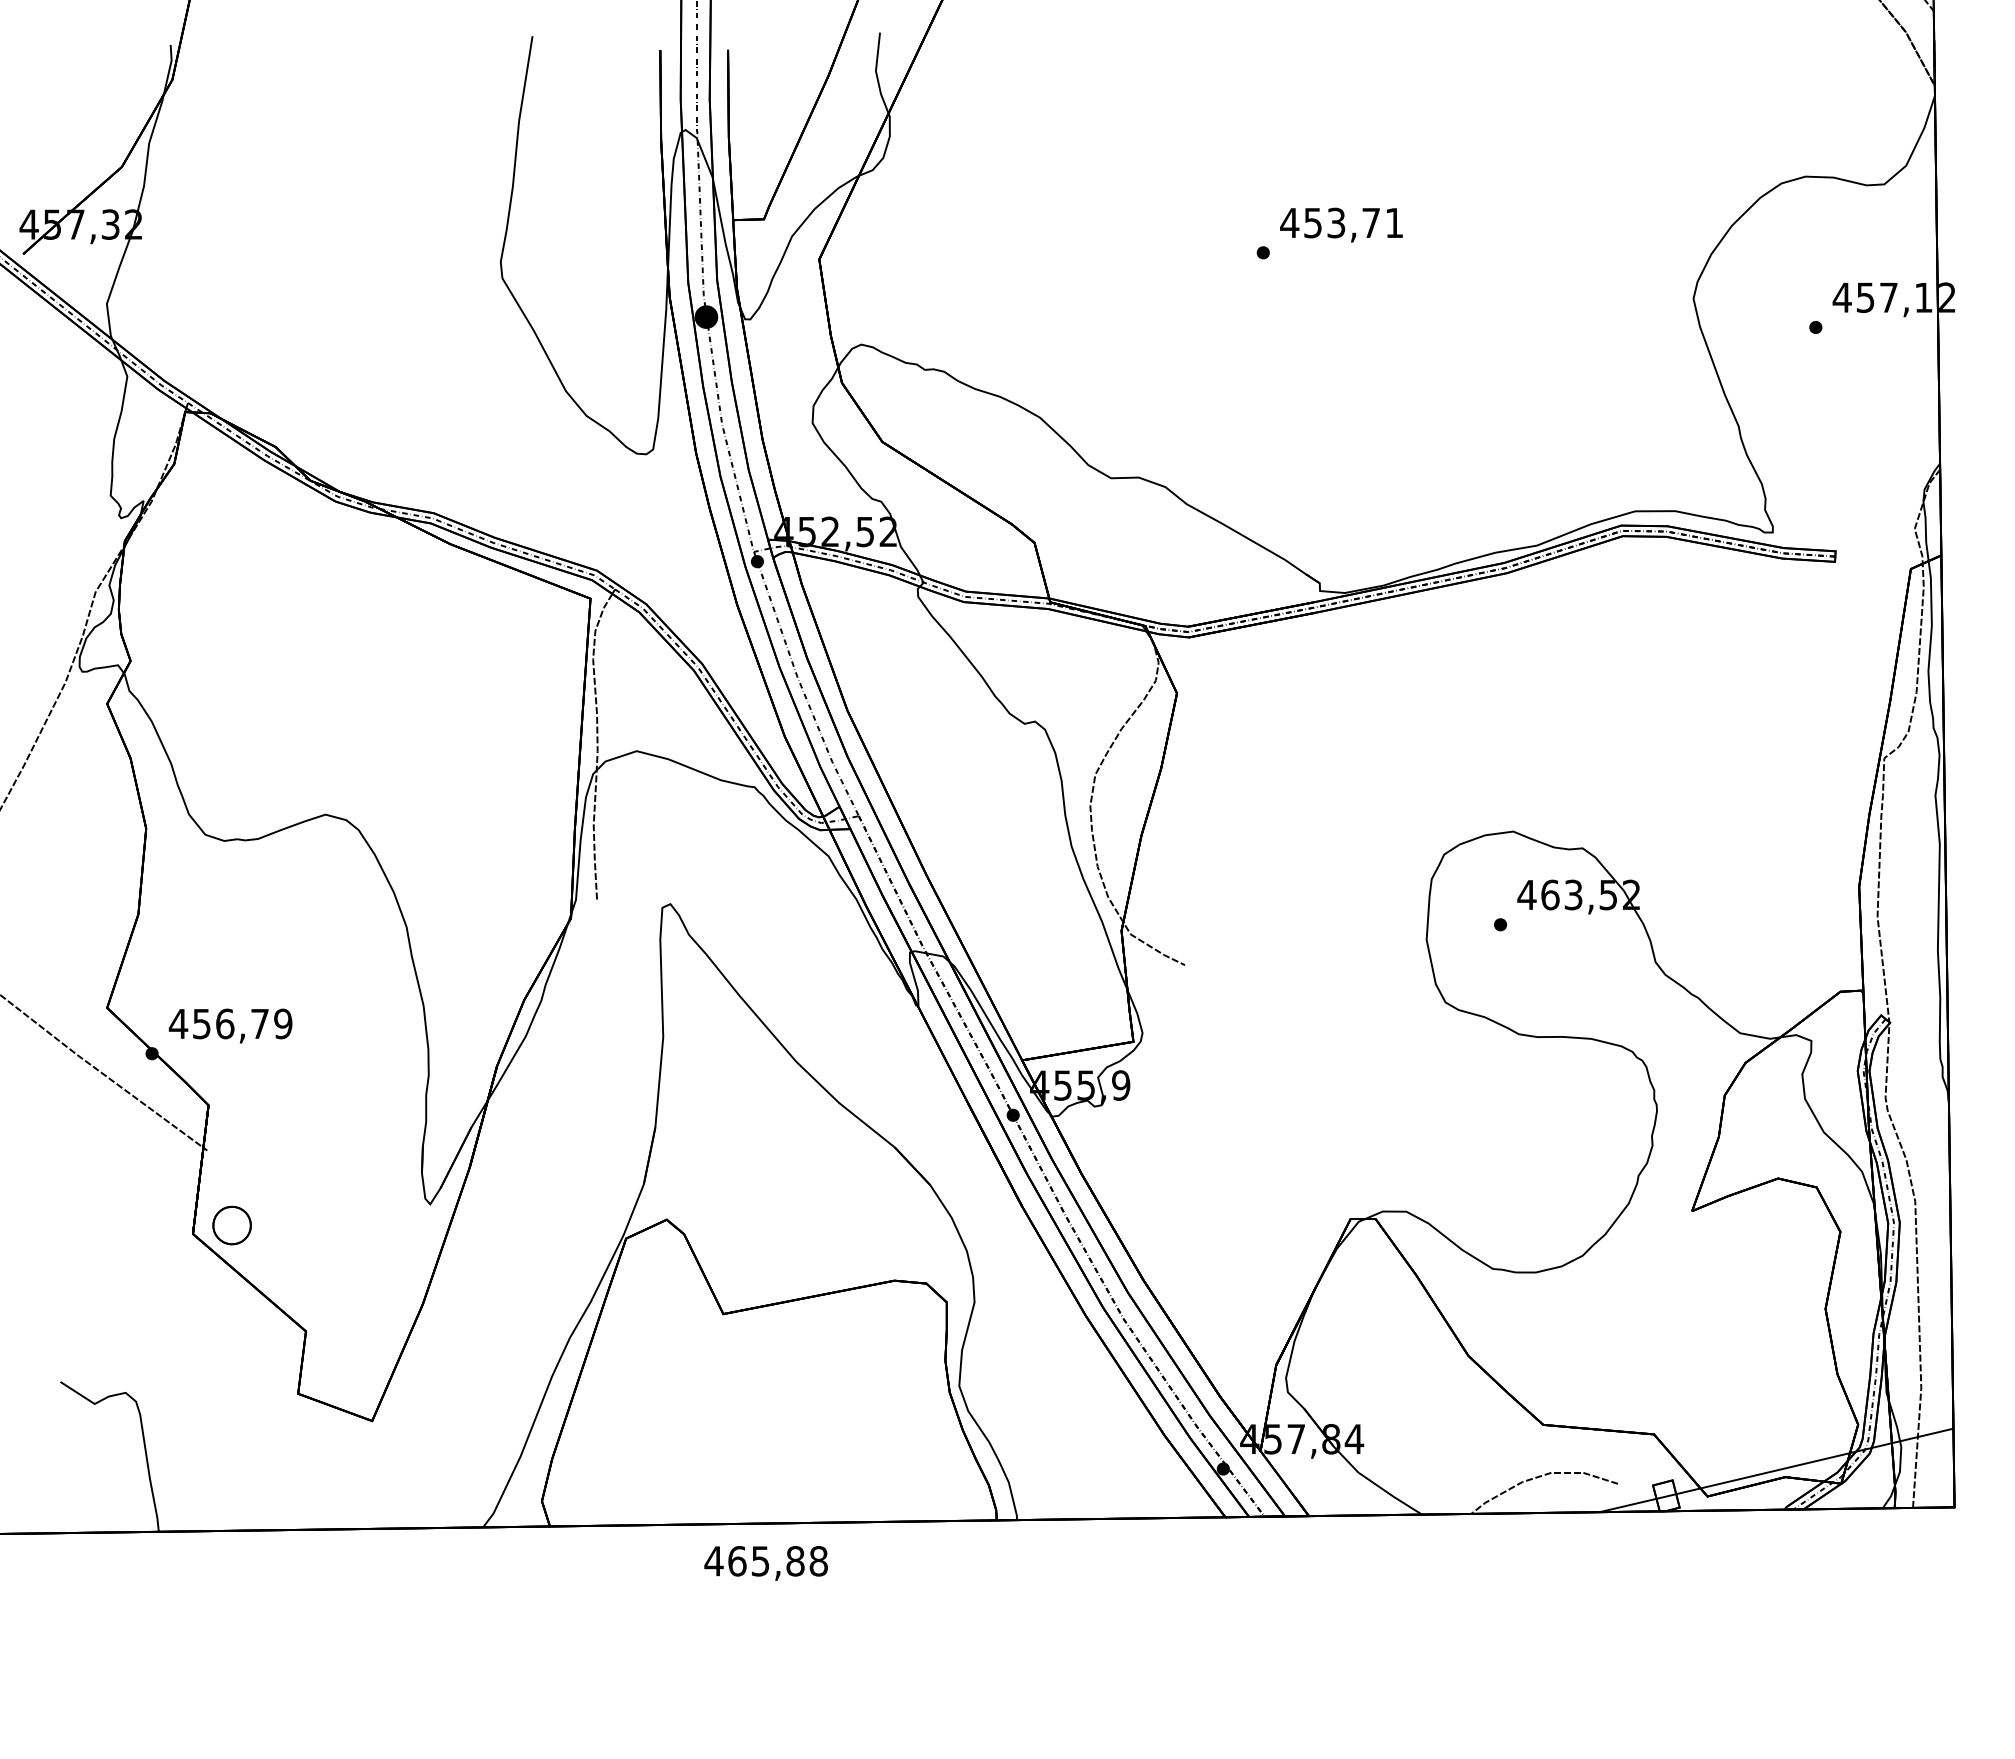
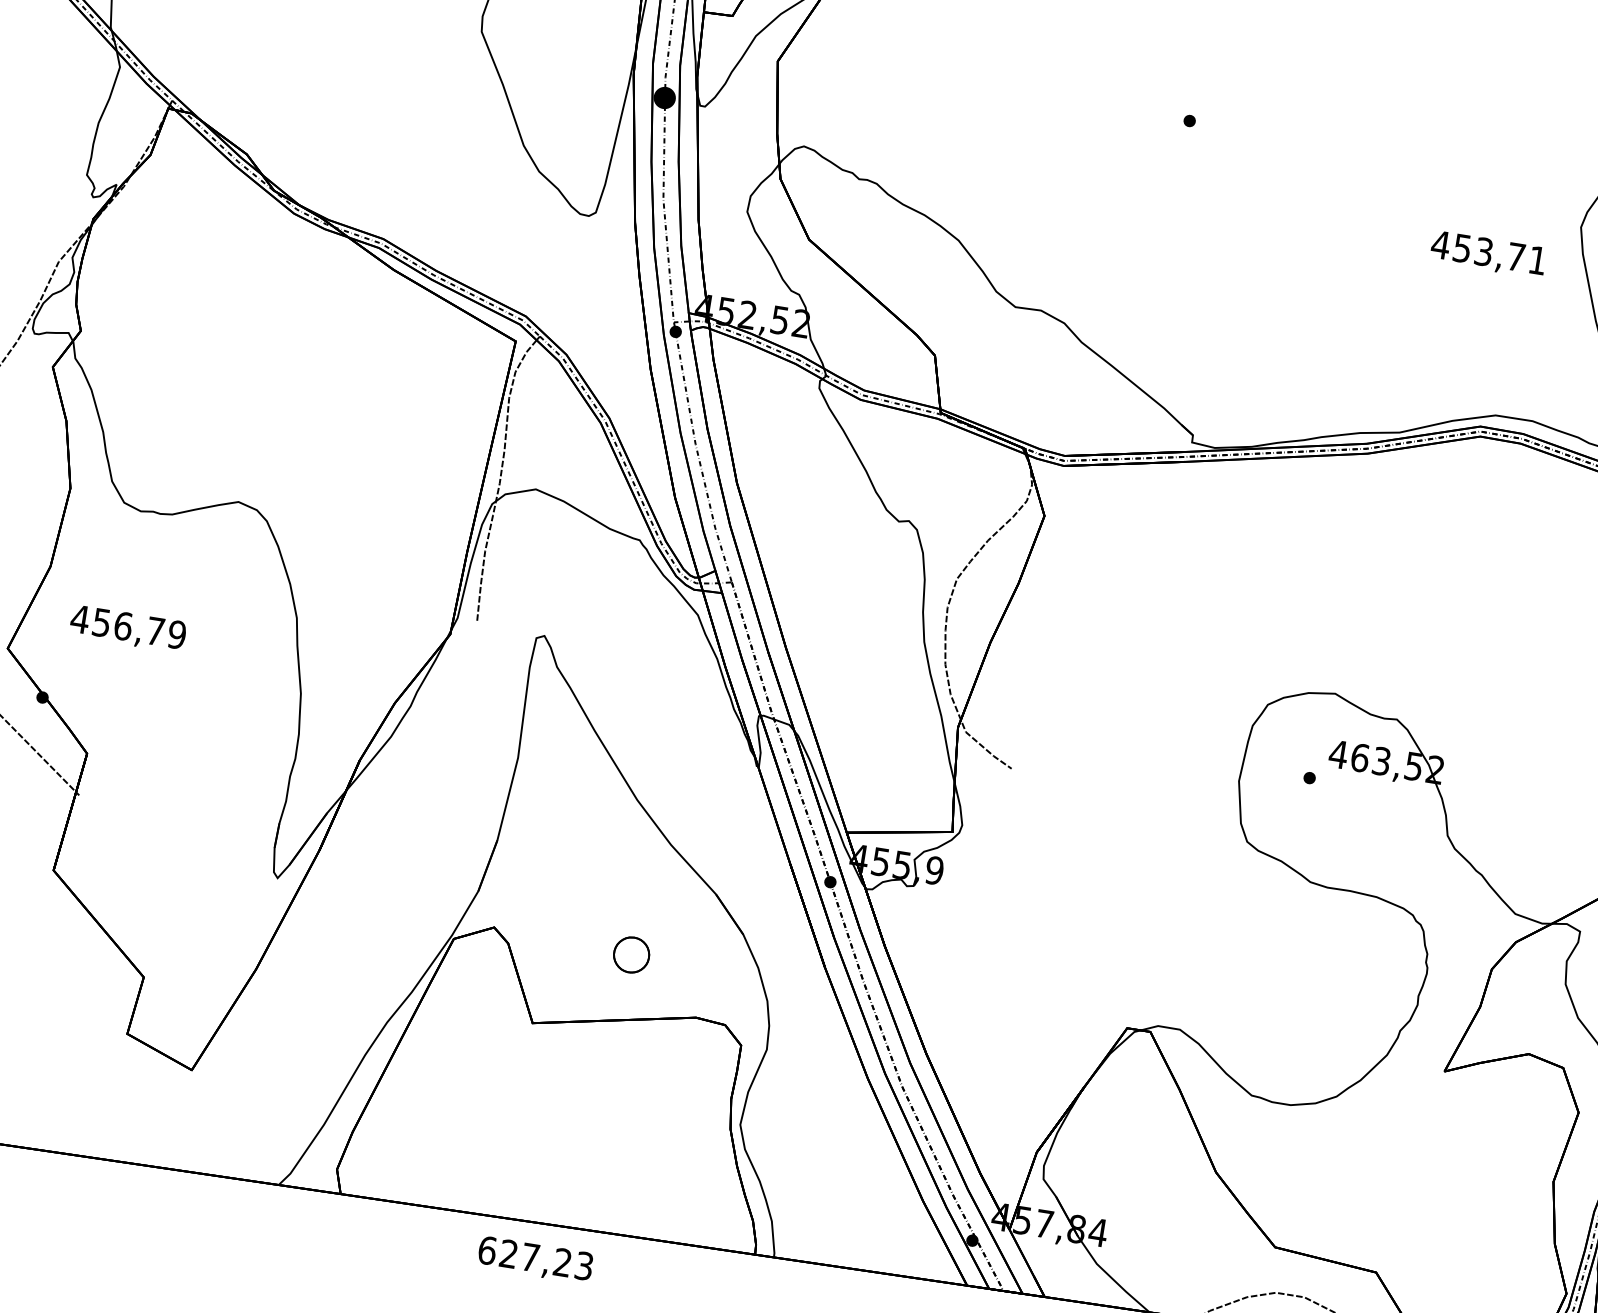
text: (1341, 224) -> (1488, 254), moved
text: (230, 1025) -> (128, 628), moved
part: (231, 1225) -> (631, 954), moved
text: (765, 1561) -> (534, 1258), 465,88 -> 627,23

